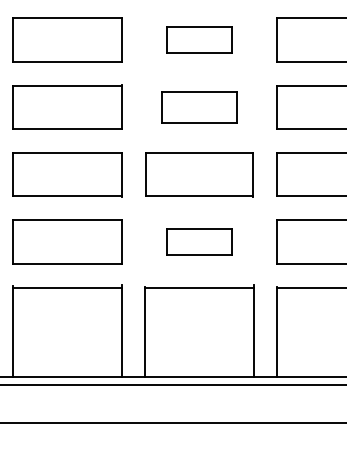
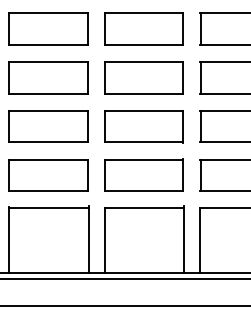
part: (198, 39) -> (143, 28), size x1.67
part: (198, 106) -> (143, 77), size x1.43
part: (198, 240) -> (143, 174), size x1.67

